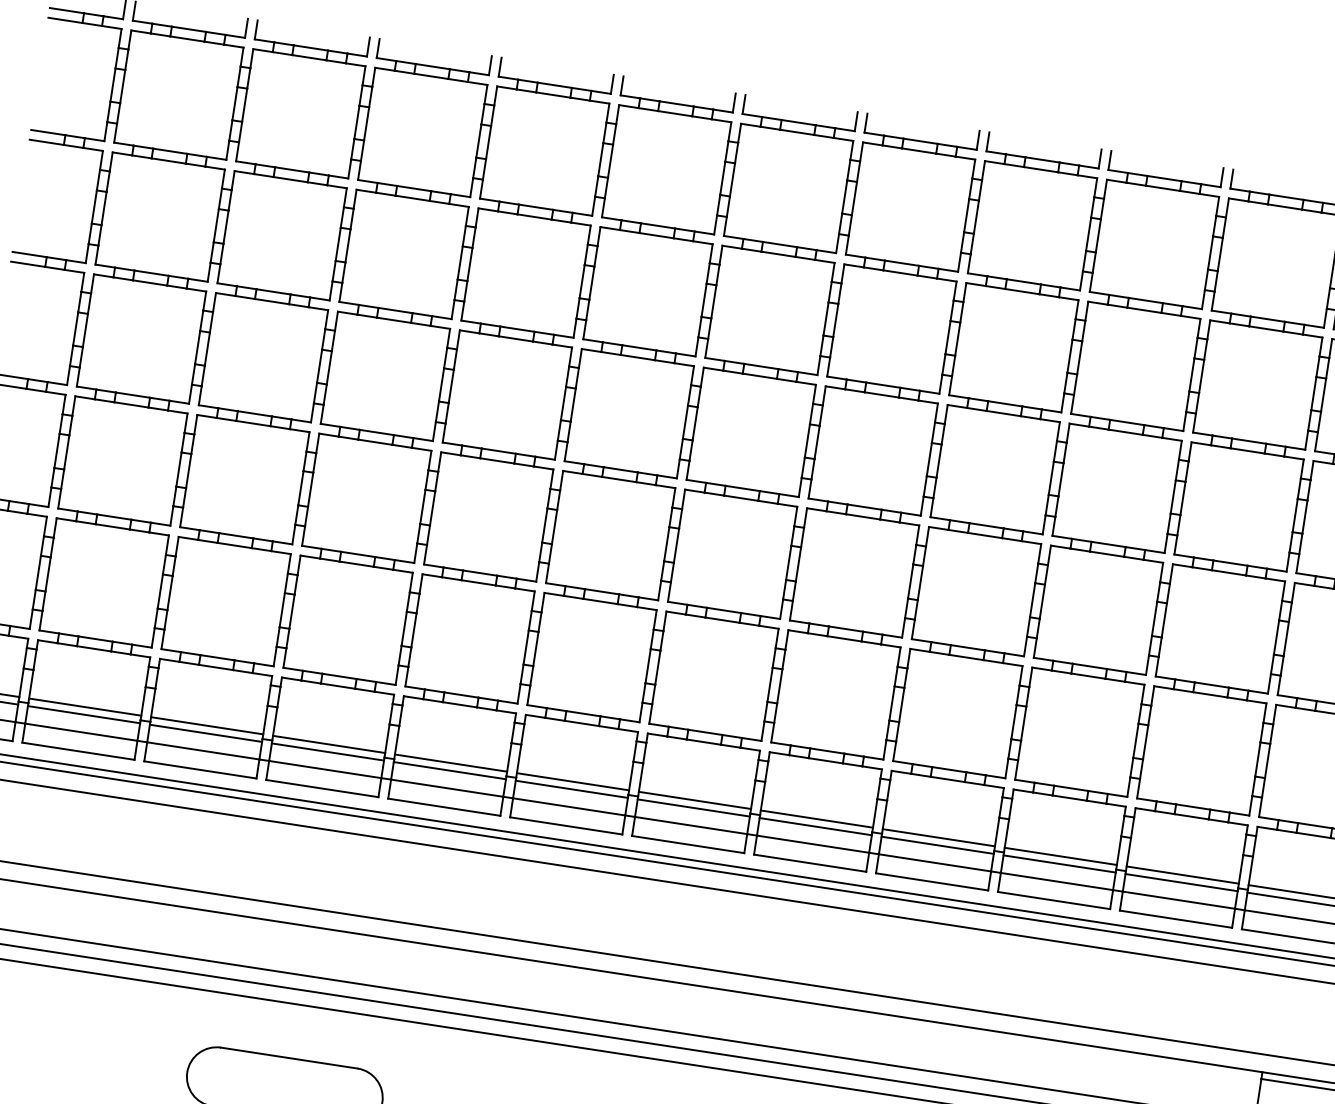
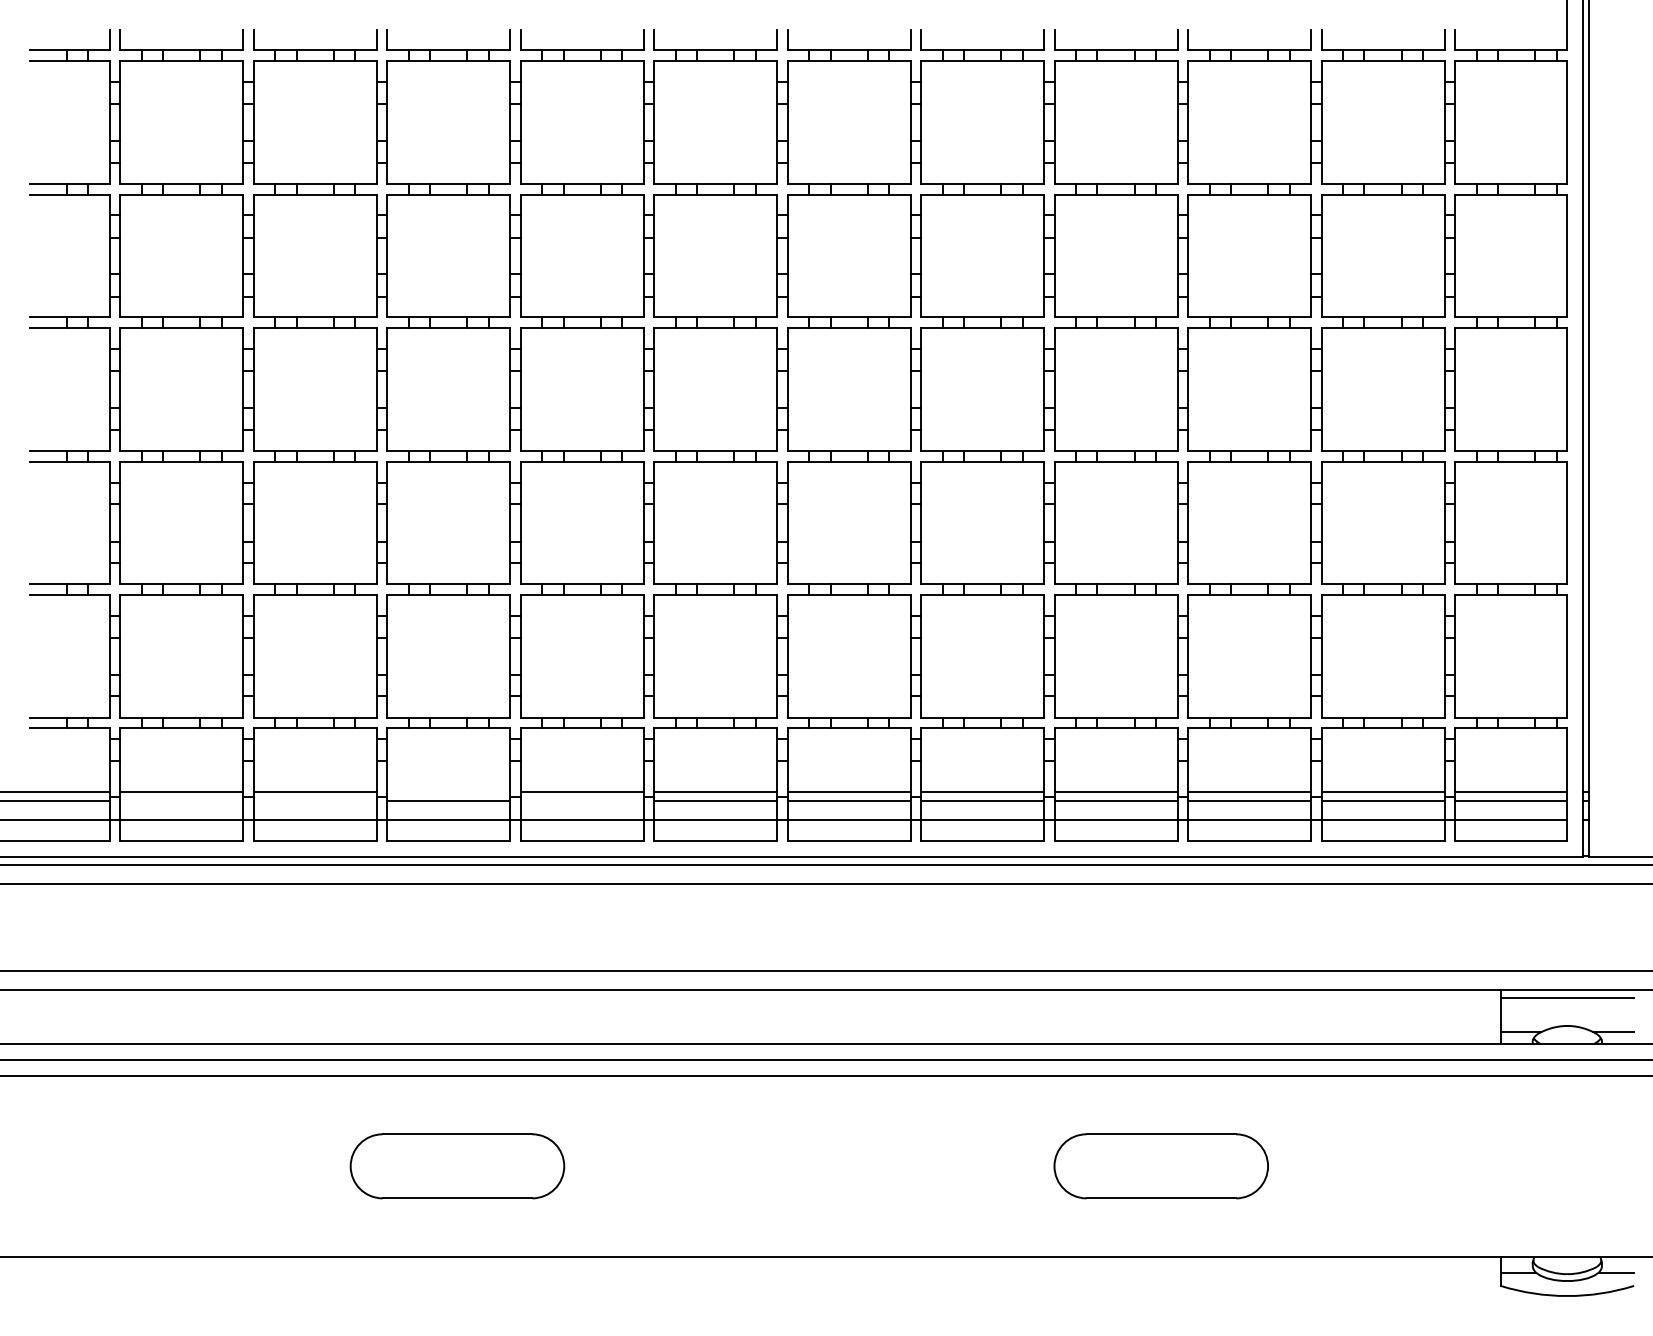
line: (83, 714) -> (181, 800), removed
line: (205, 733) -> (314, 800), removed
line: (328, 744) -> (448, 792), removed
line: (449, 770) -> (581, 800), removed

